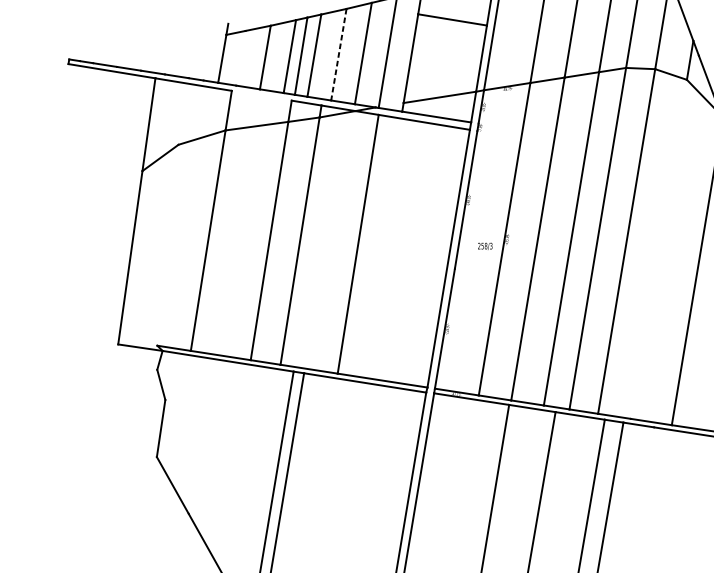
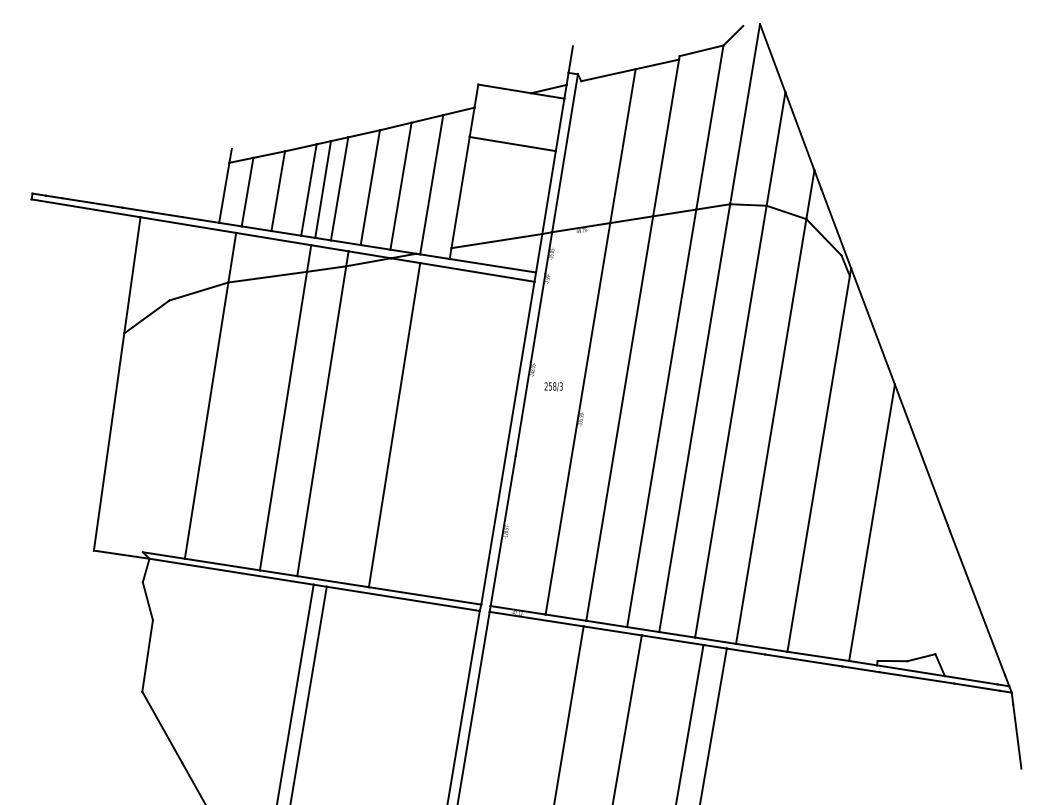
line: (339, 55) -> (370, 188), dashed -> solid
line: (240, 57) -> (247, 191), added
line: (261, 95) -> (273, 238), added
text: (485, 246) -> (553, 386), moved
line: (659, 249) -> (771, 431), added

